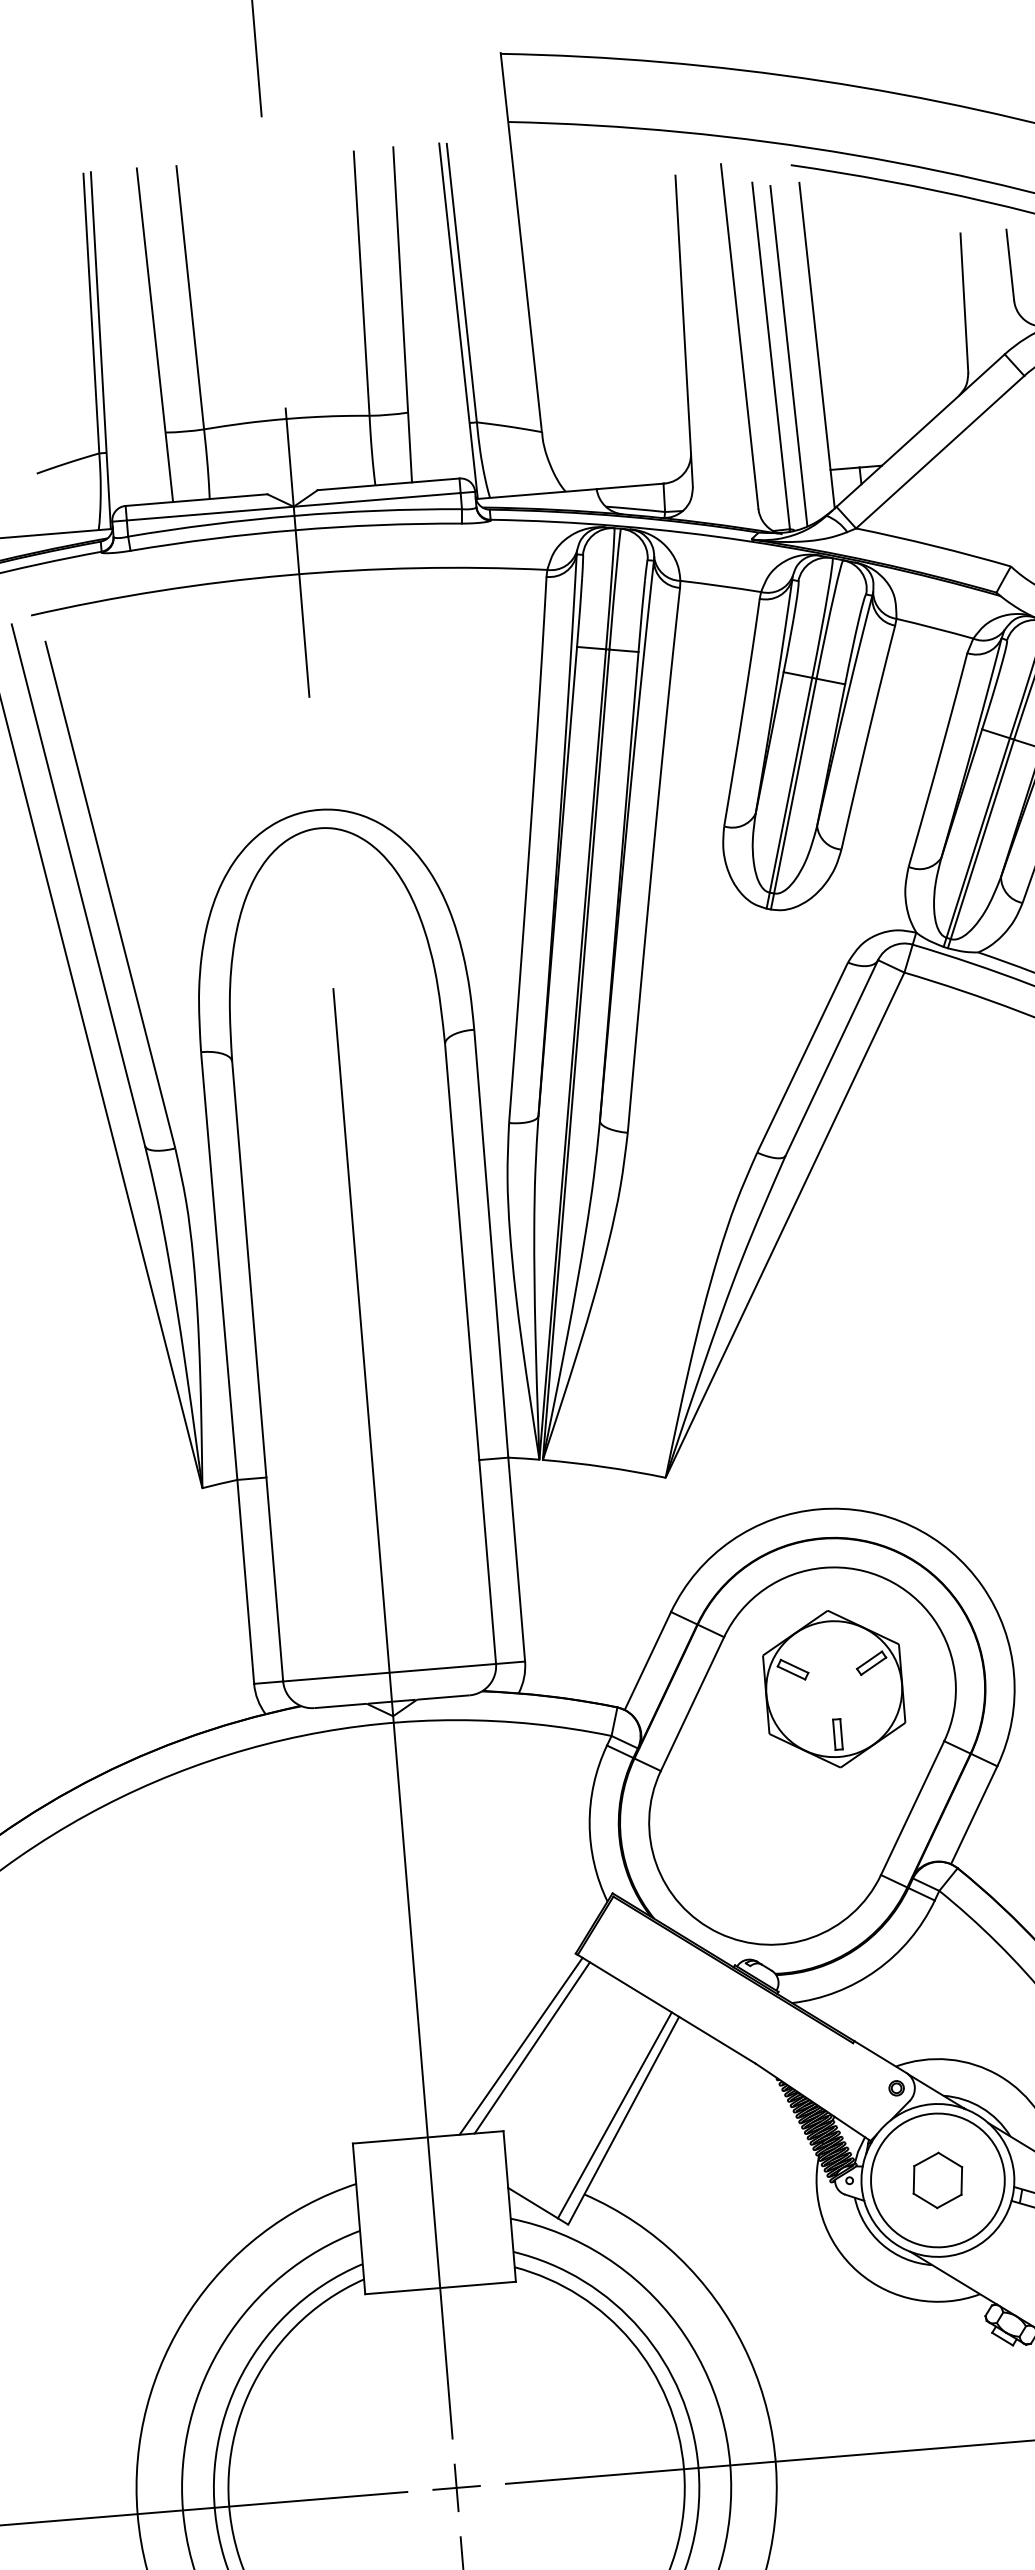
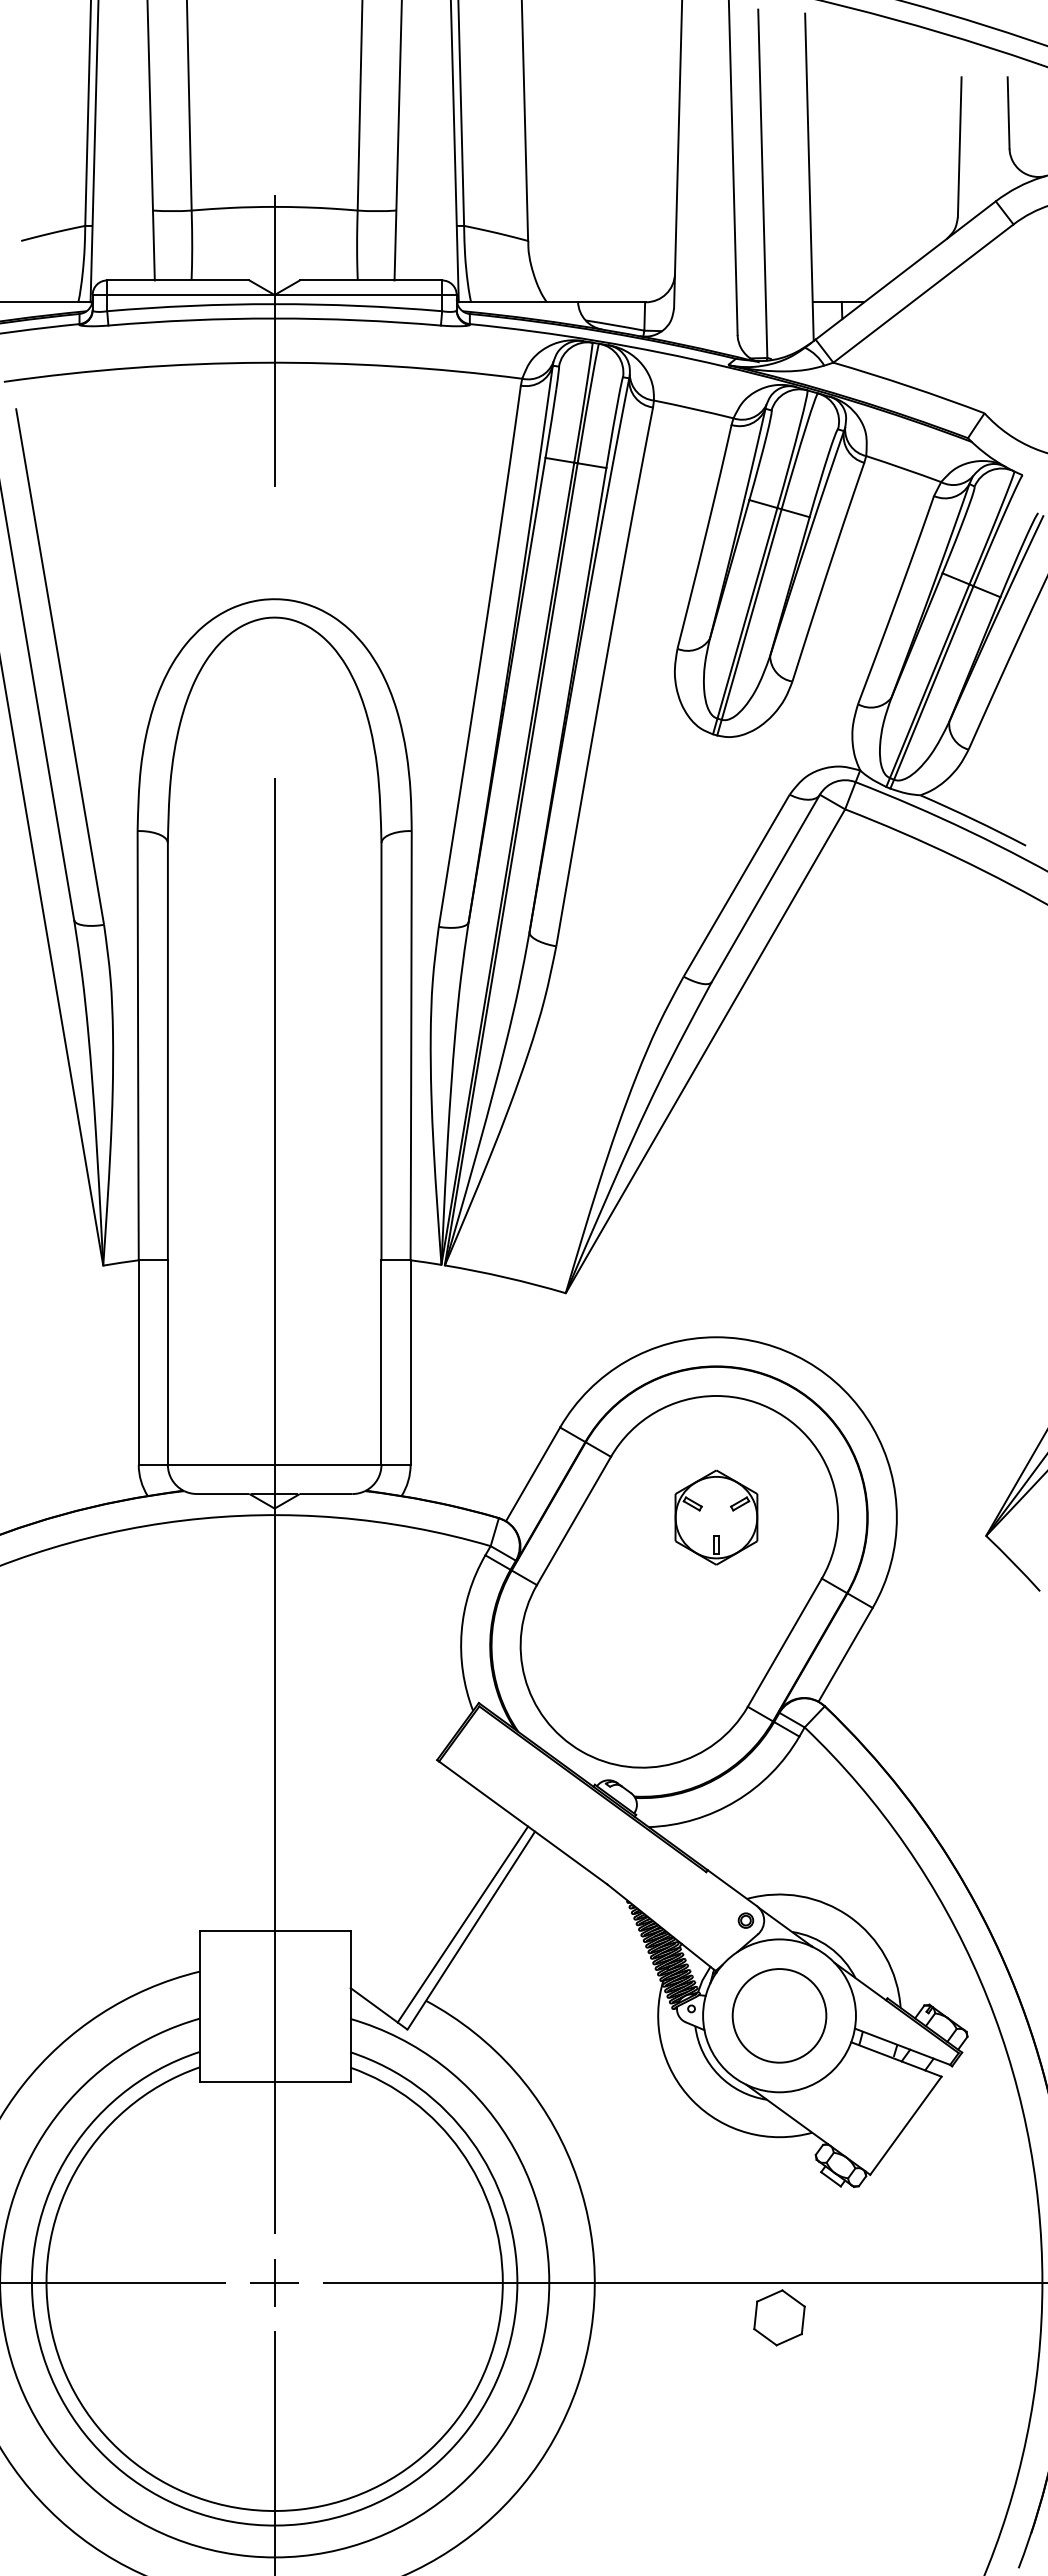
line: (788, 355) -> (780, 184), removed
part: (834, 1688) -> (716, 1517), size x0.6
line: (520, 2045) -> (374, 1847), removed
line: (531, 2047) -> (385, 1850), removed
circle: (937, 2180) -> (779, 2015), size x0.7
part: (937, 2180) -> (779, 2317), moved

